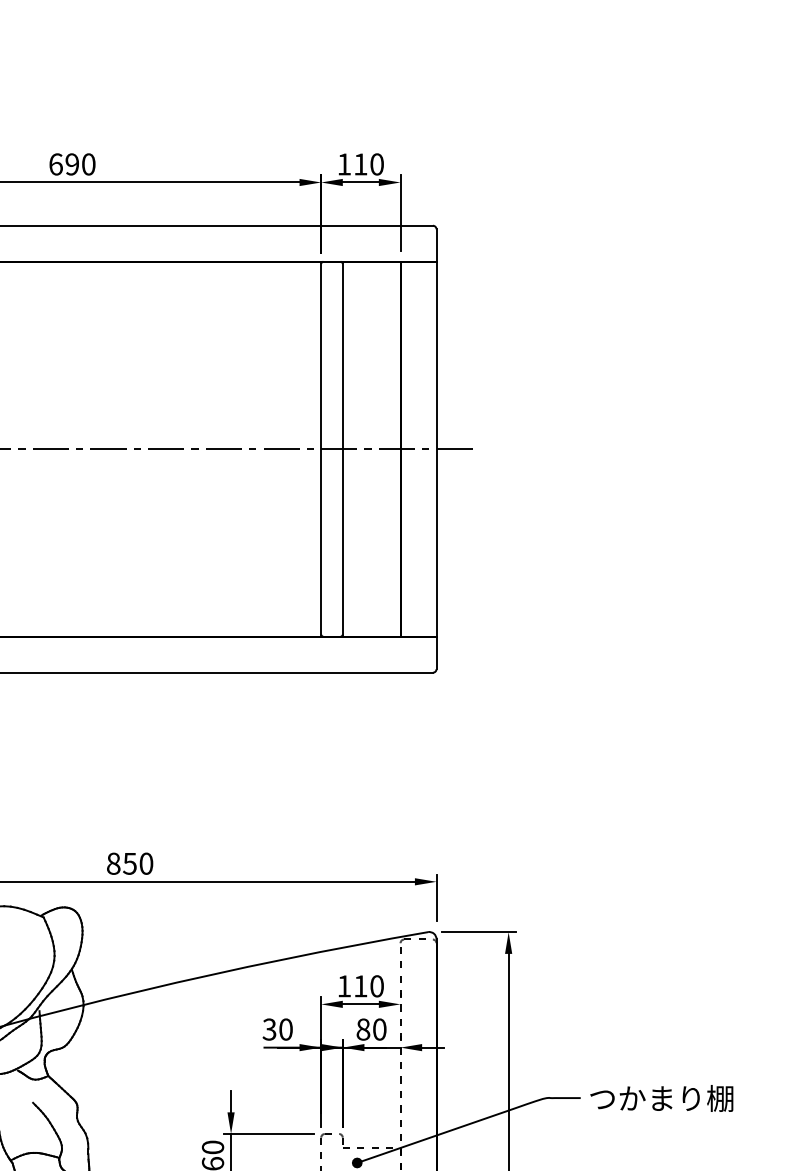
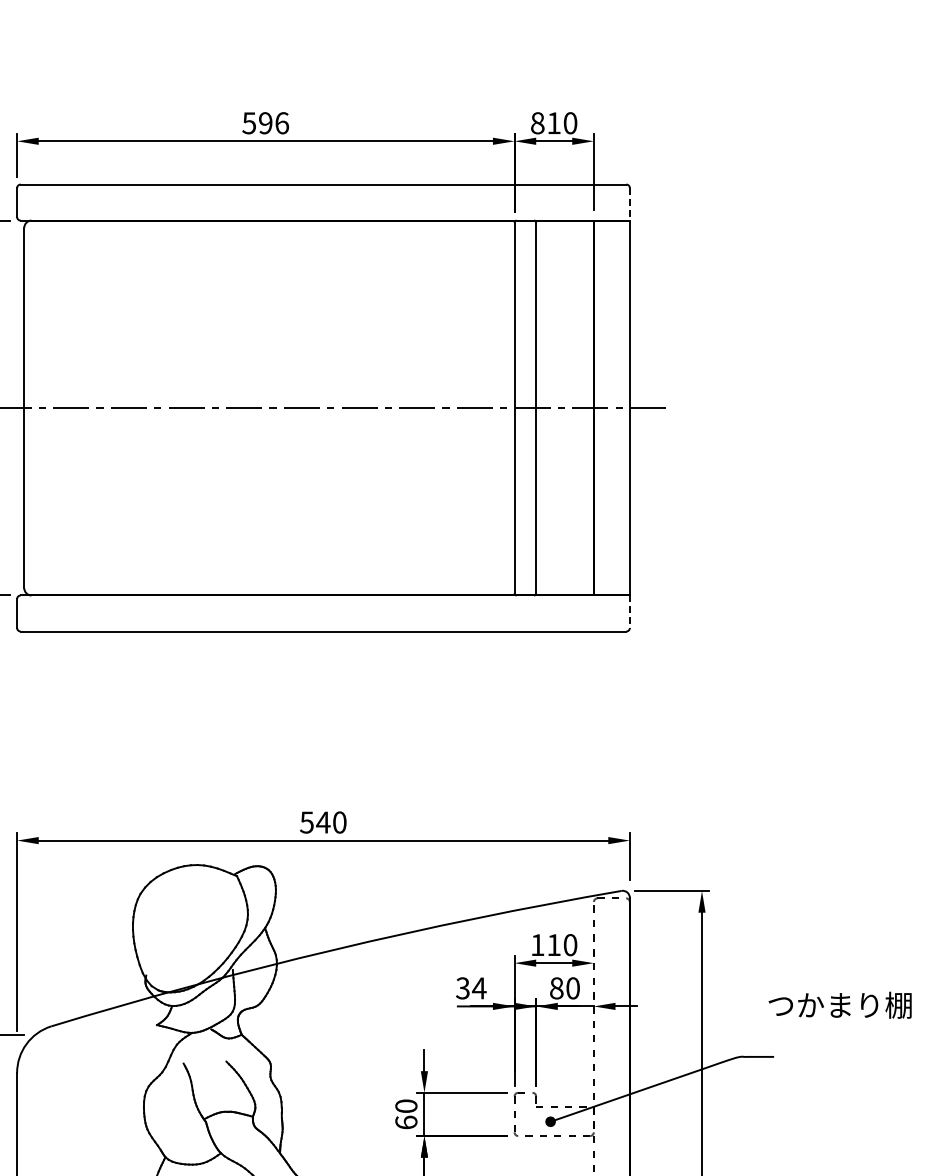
text: (72, 164) -> (265, 123), 690 -> 596
text: (344, 164) -> (537, 123), 110 -> 810
line: (436, 245) -> (629, 204), solid -> dashed
line: (436, 653) -> (629, 612), solid -> dashed
text: (122, 863) -> (315, 822), 850 -> 540
text: (286, 1029) -> (479, 988), 30 -> 34
text: (661, 1097) -> (839, 1004), moved

